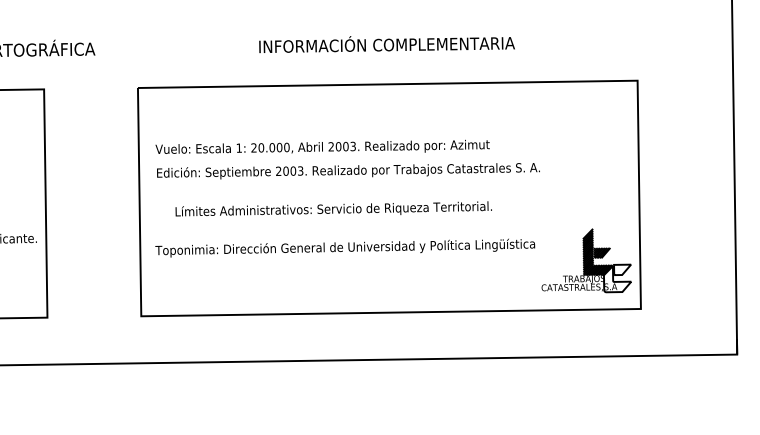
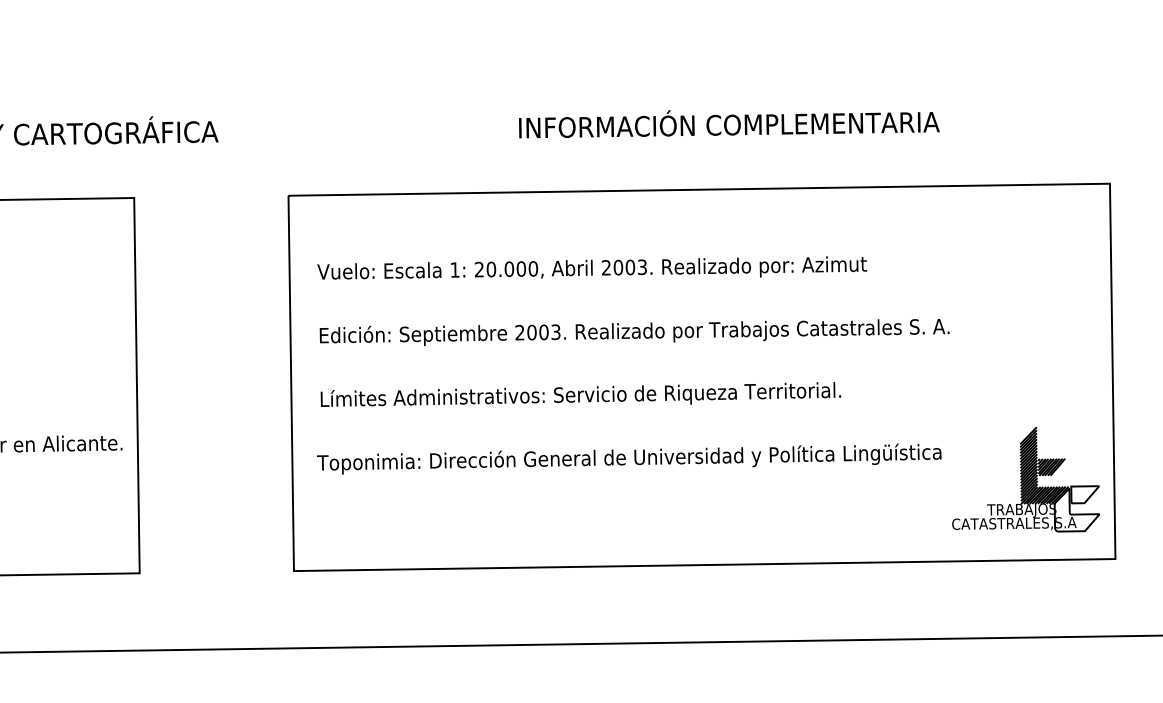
text: (386, 44) -> (728, 124), moved
text: (322, 146) -> (591, 267), moved
text: (333, 208) -> (580, 393), moved

